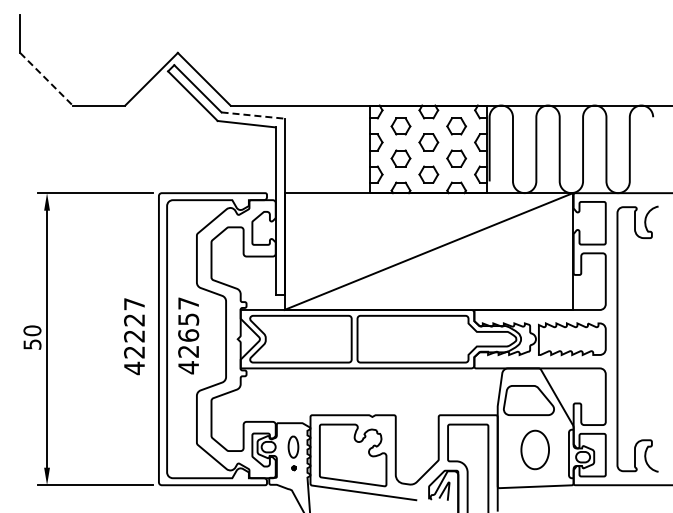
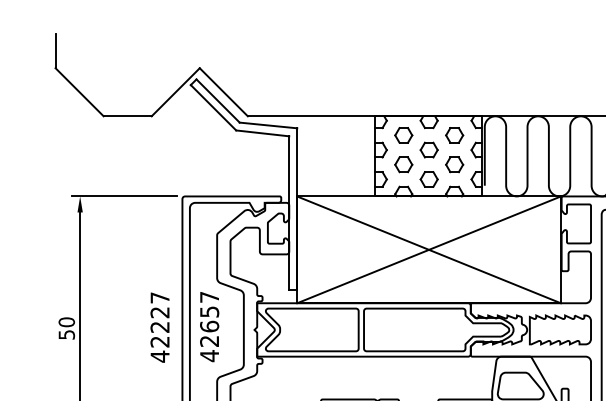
line: (46, 79) -> (79, 92), dashed -> solid
line: (253, 115) -> (268, 125), dashed -> solid
line: (428, 251) -> (428, 249), added

